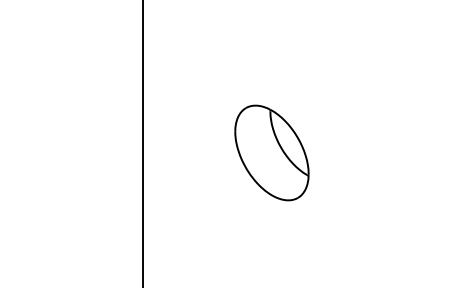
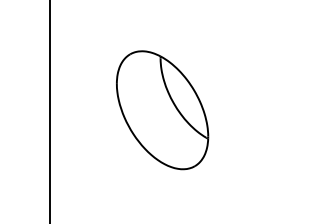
part: (271, 152) -> (162, 109), size x1.43

